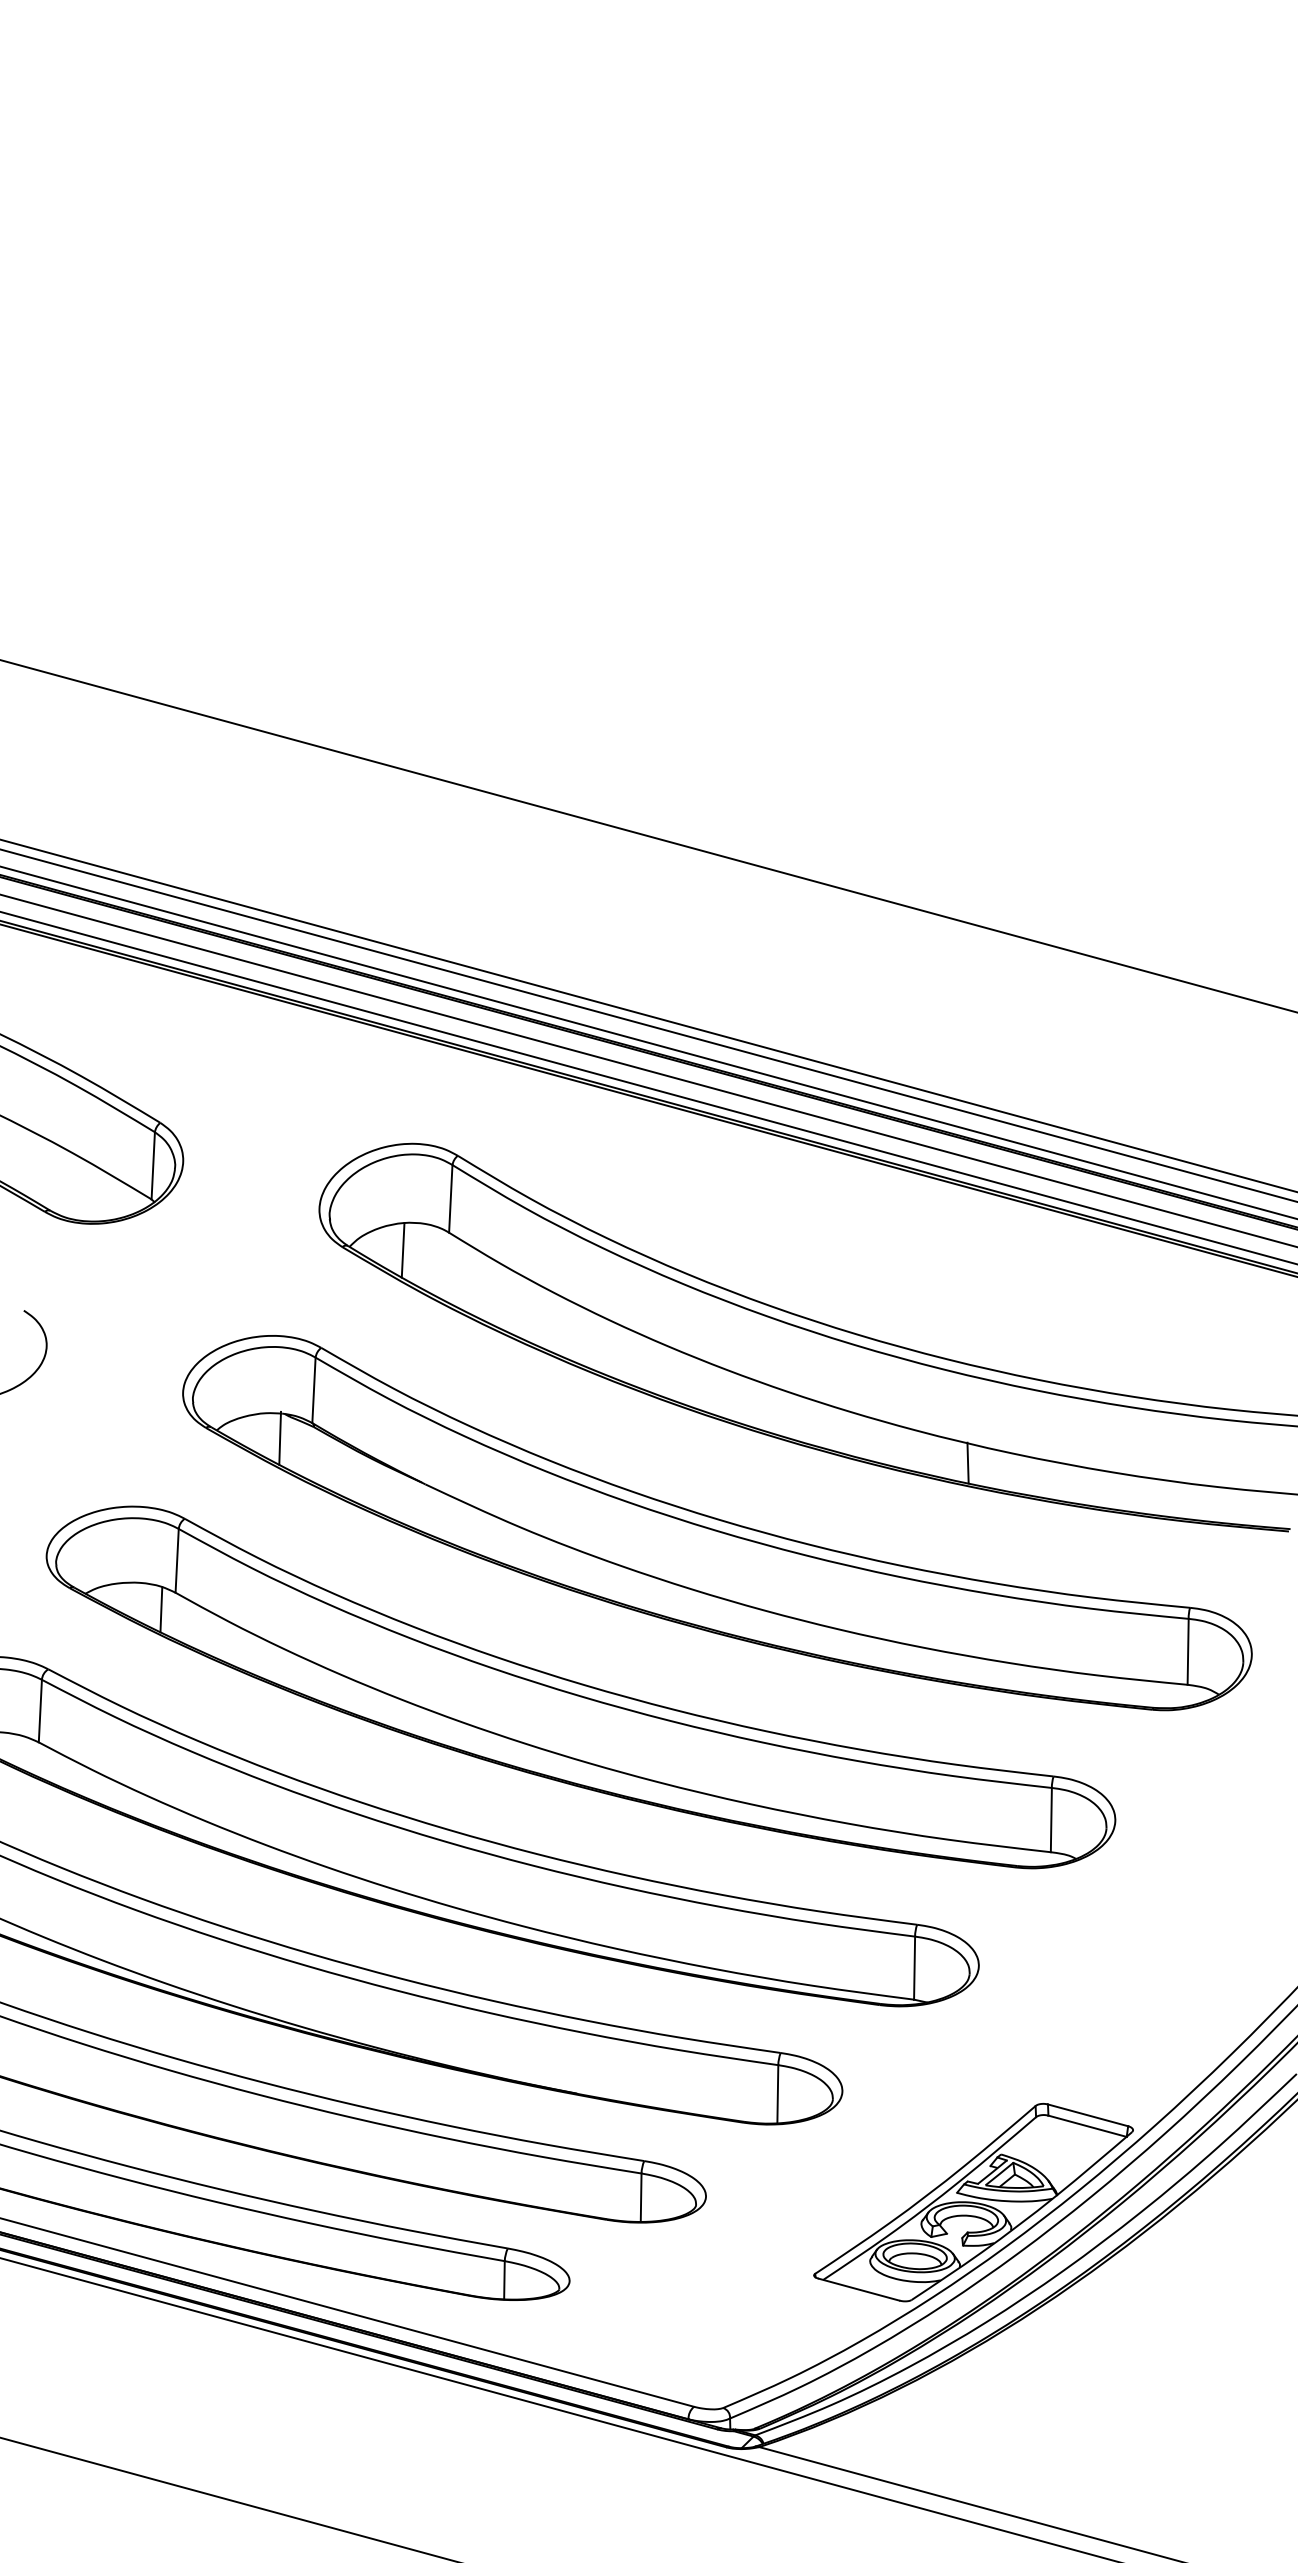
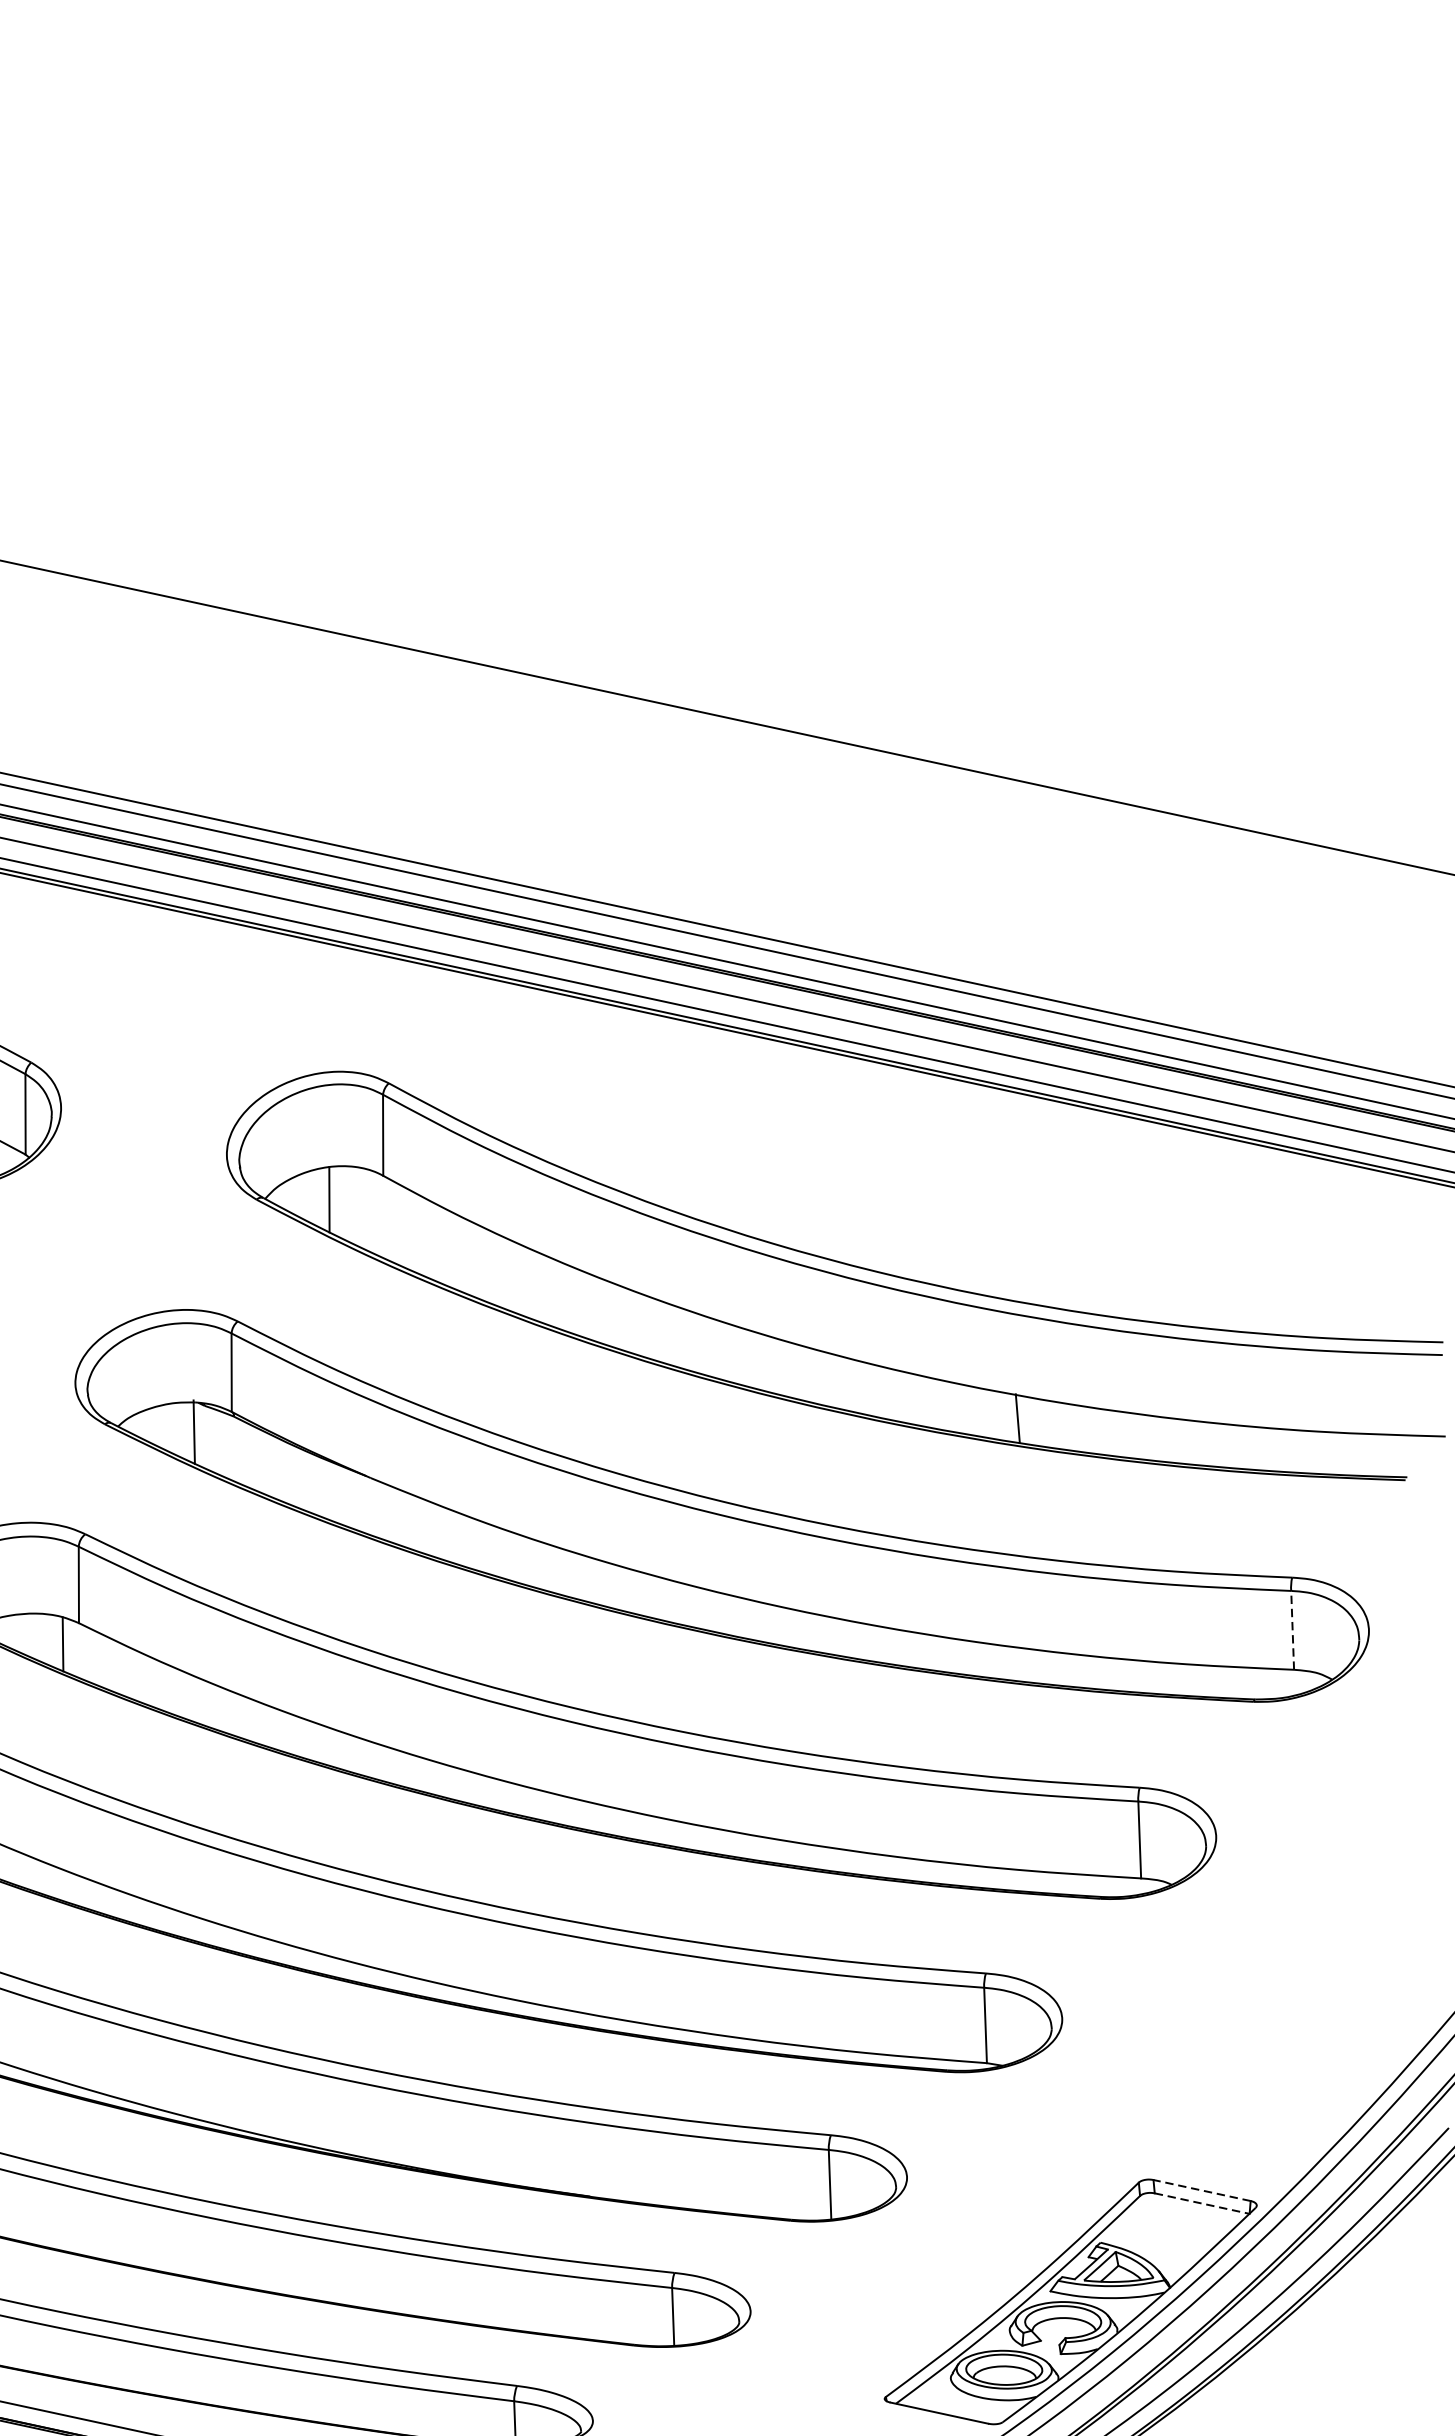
line: (1188, 1651) -> (1293, 1629), solid -> dashed
line: (1088, 2115) -> (1202, 2190), solid -> dashed
line: (1087, 2126) -> (1202, 2203), solid -> dashed

